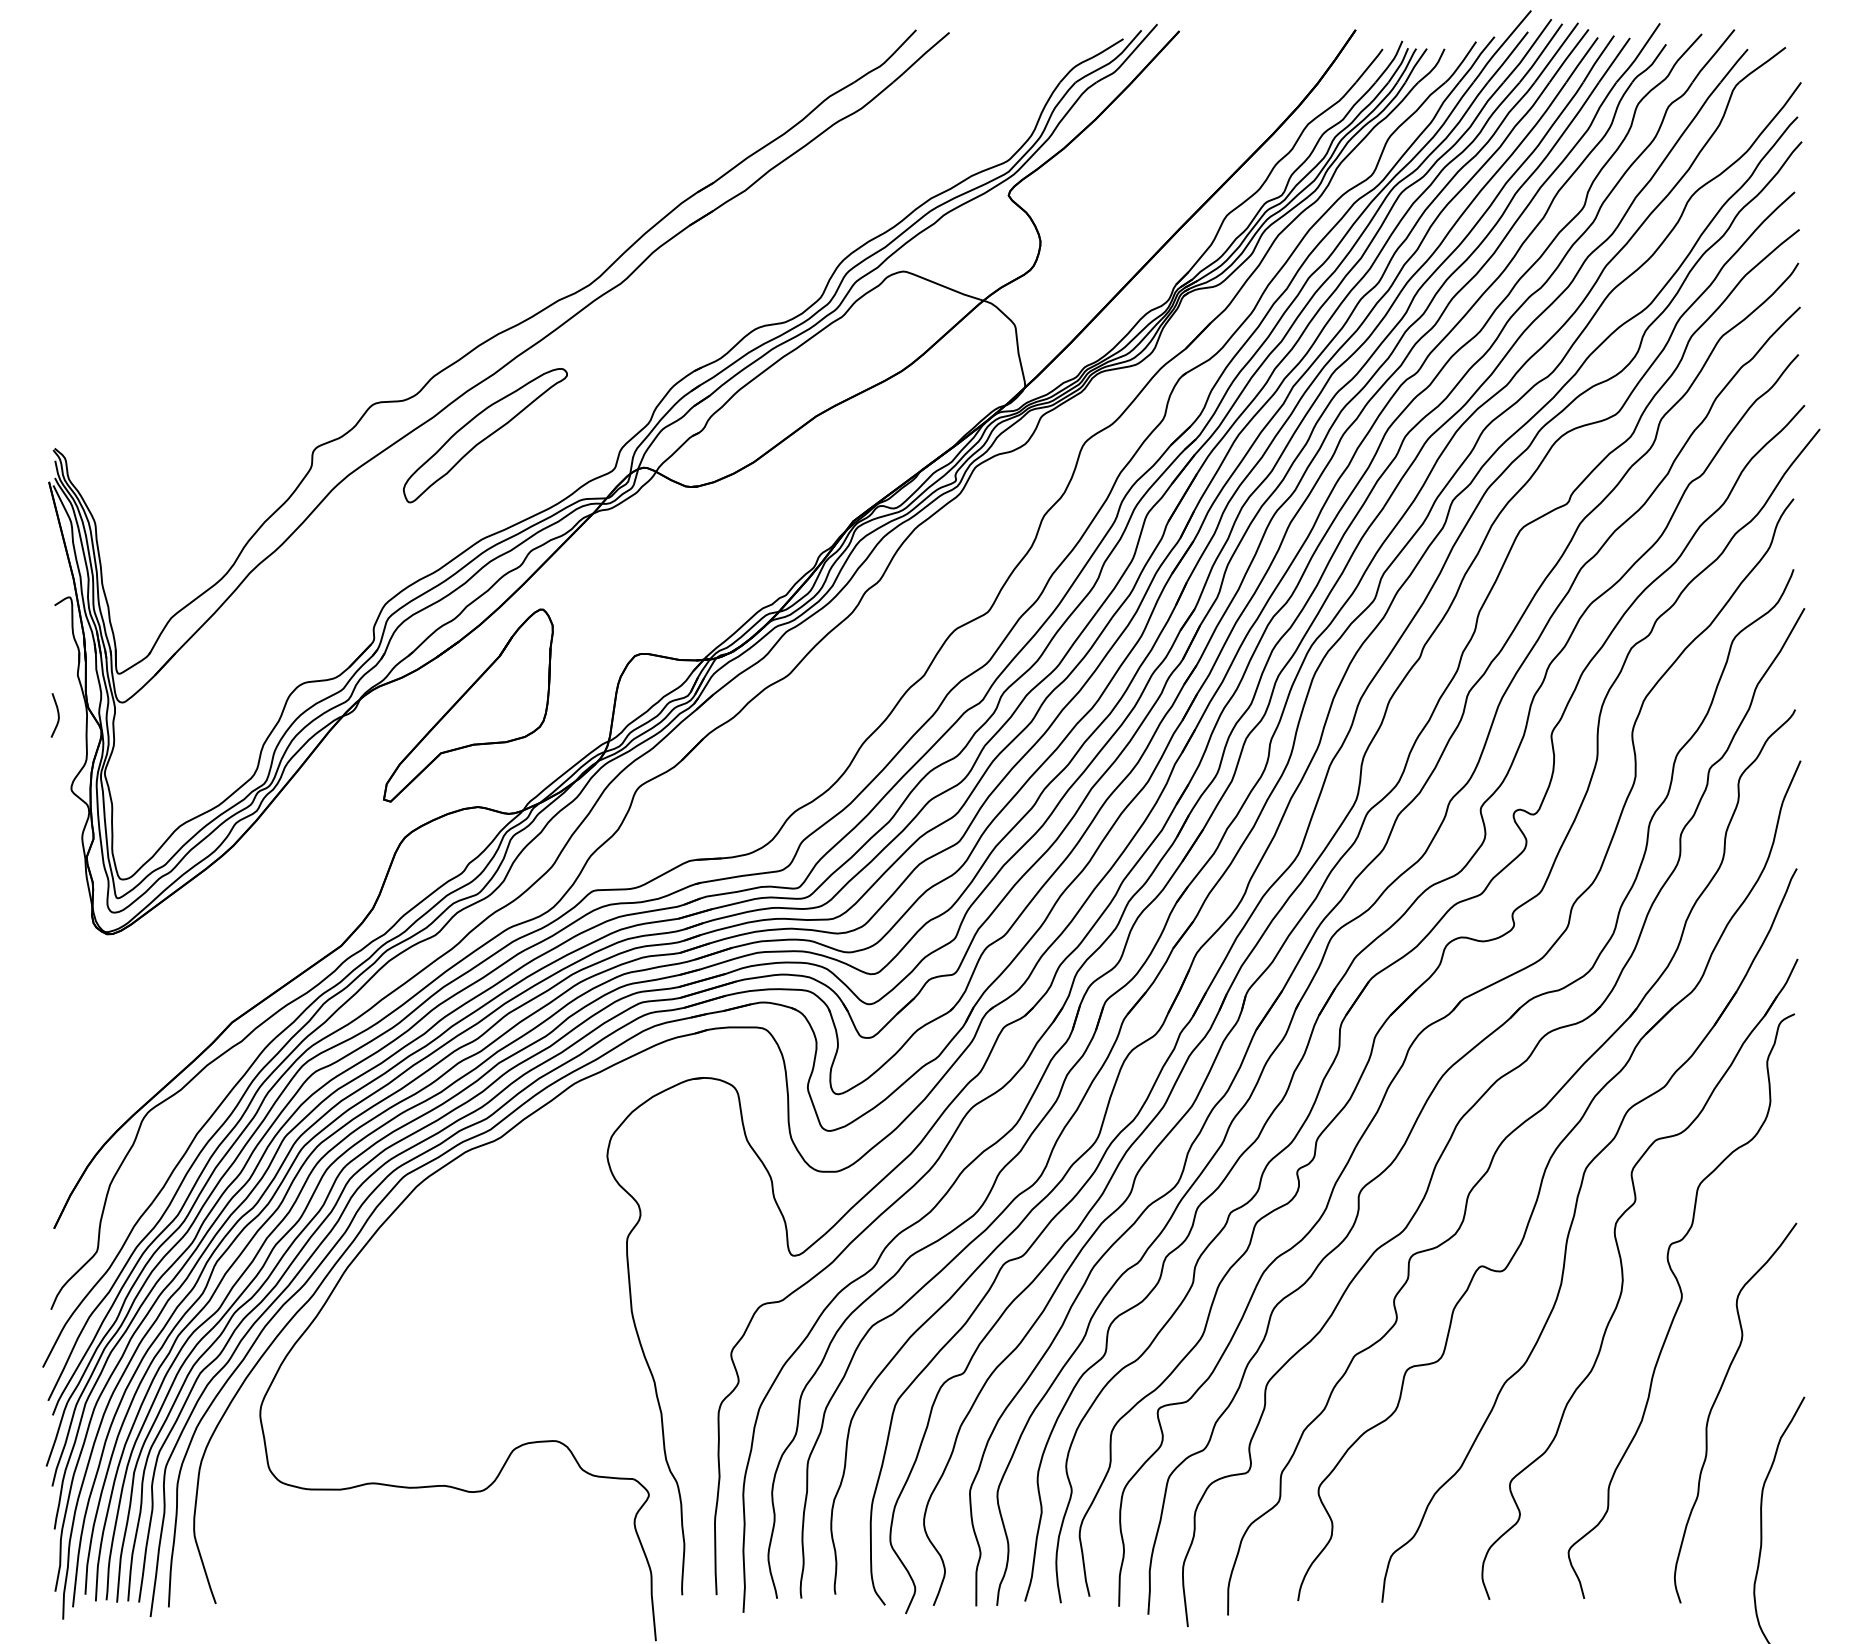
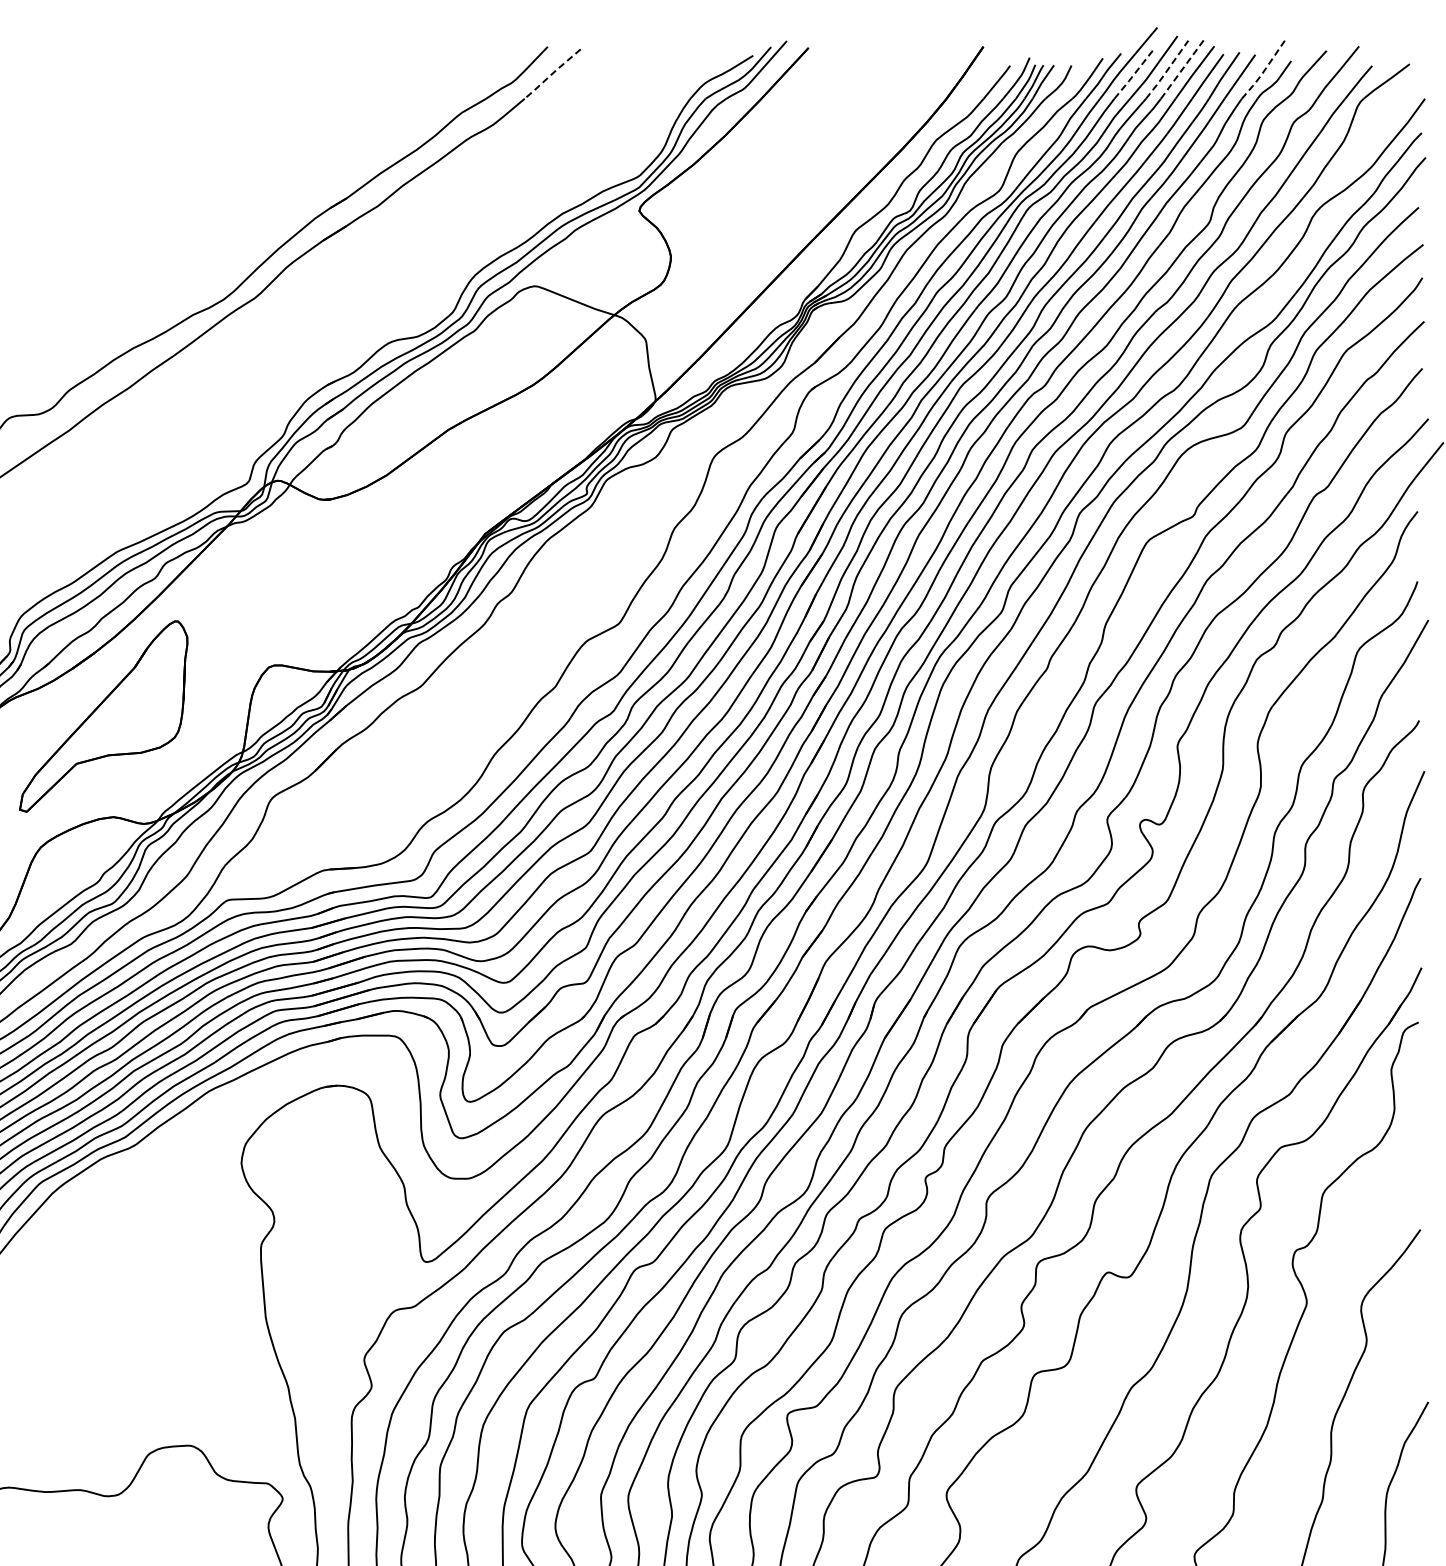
line: (1556, 52) -> (1182, 69), solid -> dashed
line: (1541, 53) -> (1167, 70), solid -> dashed
line: (1639, 54) -> (1264, 71), solid -> dashed
line: (920, 57) -> (551, 74), solid -> dashed
line: (1508, 57) -> (1134, 74), solid -> dashed
part: (485, 435) -> (120, 448), removed

